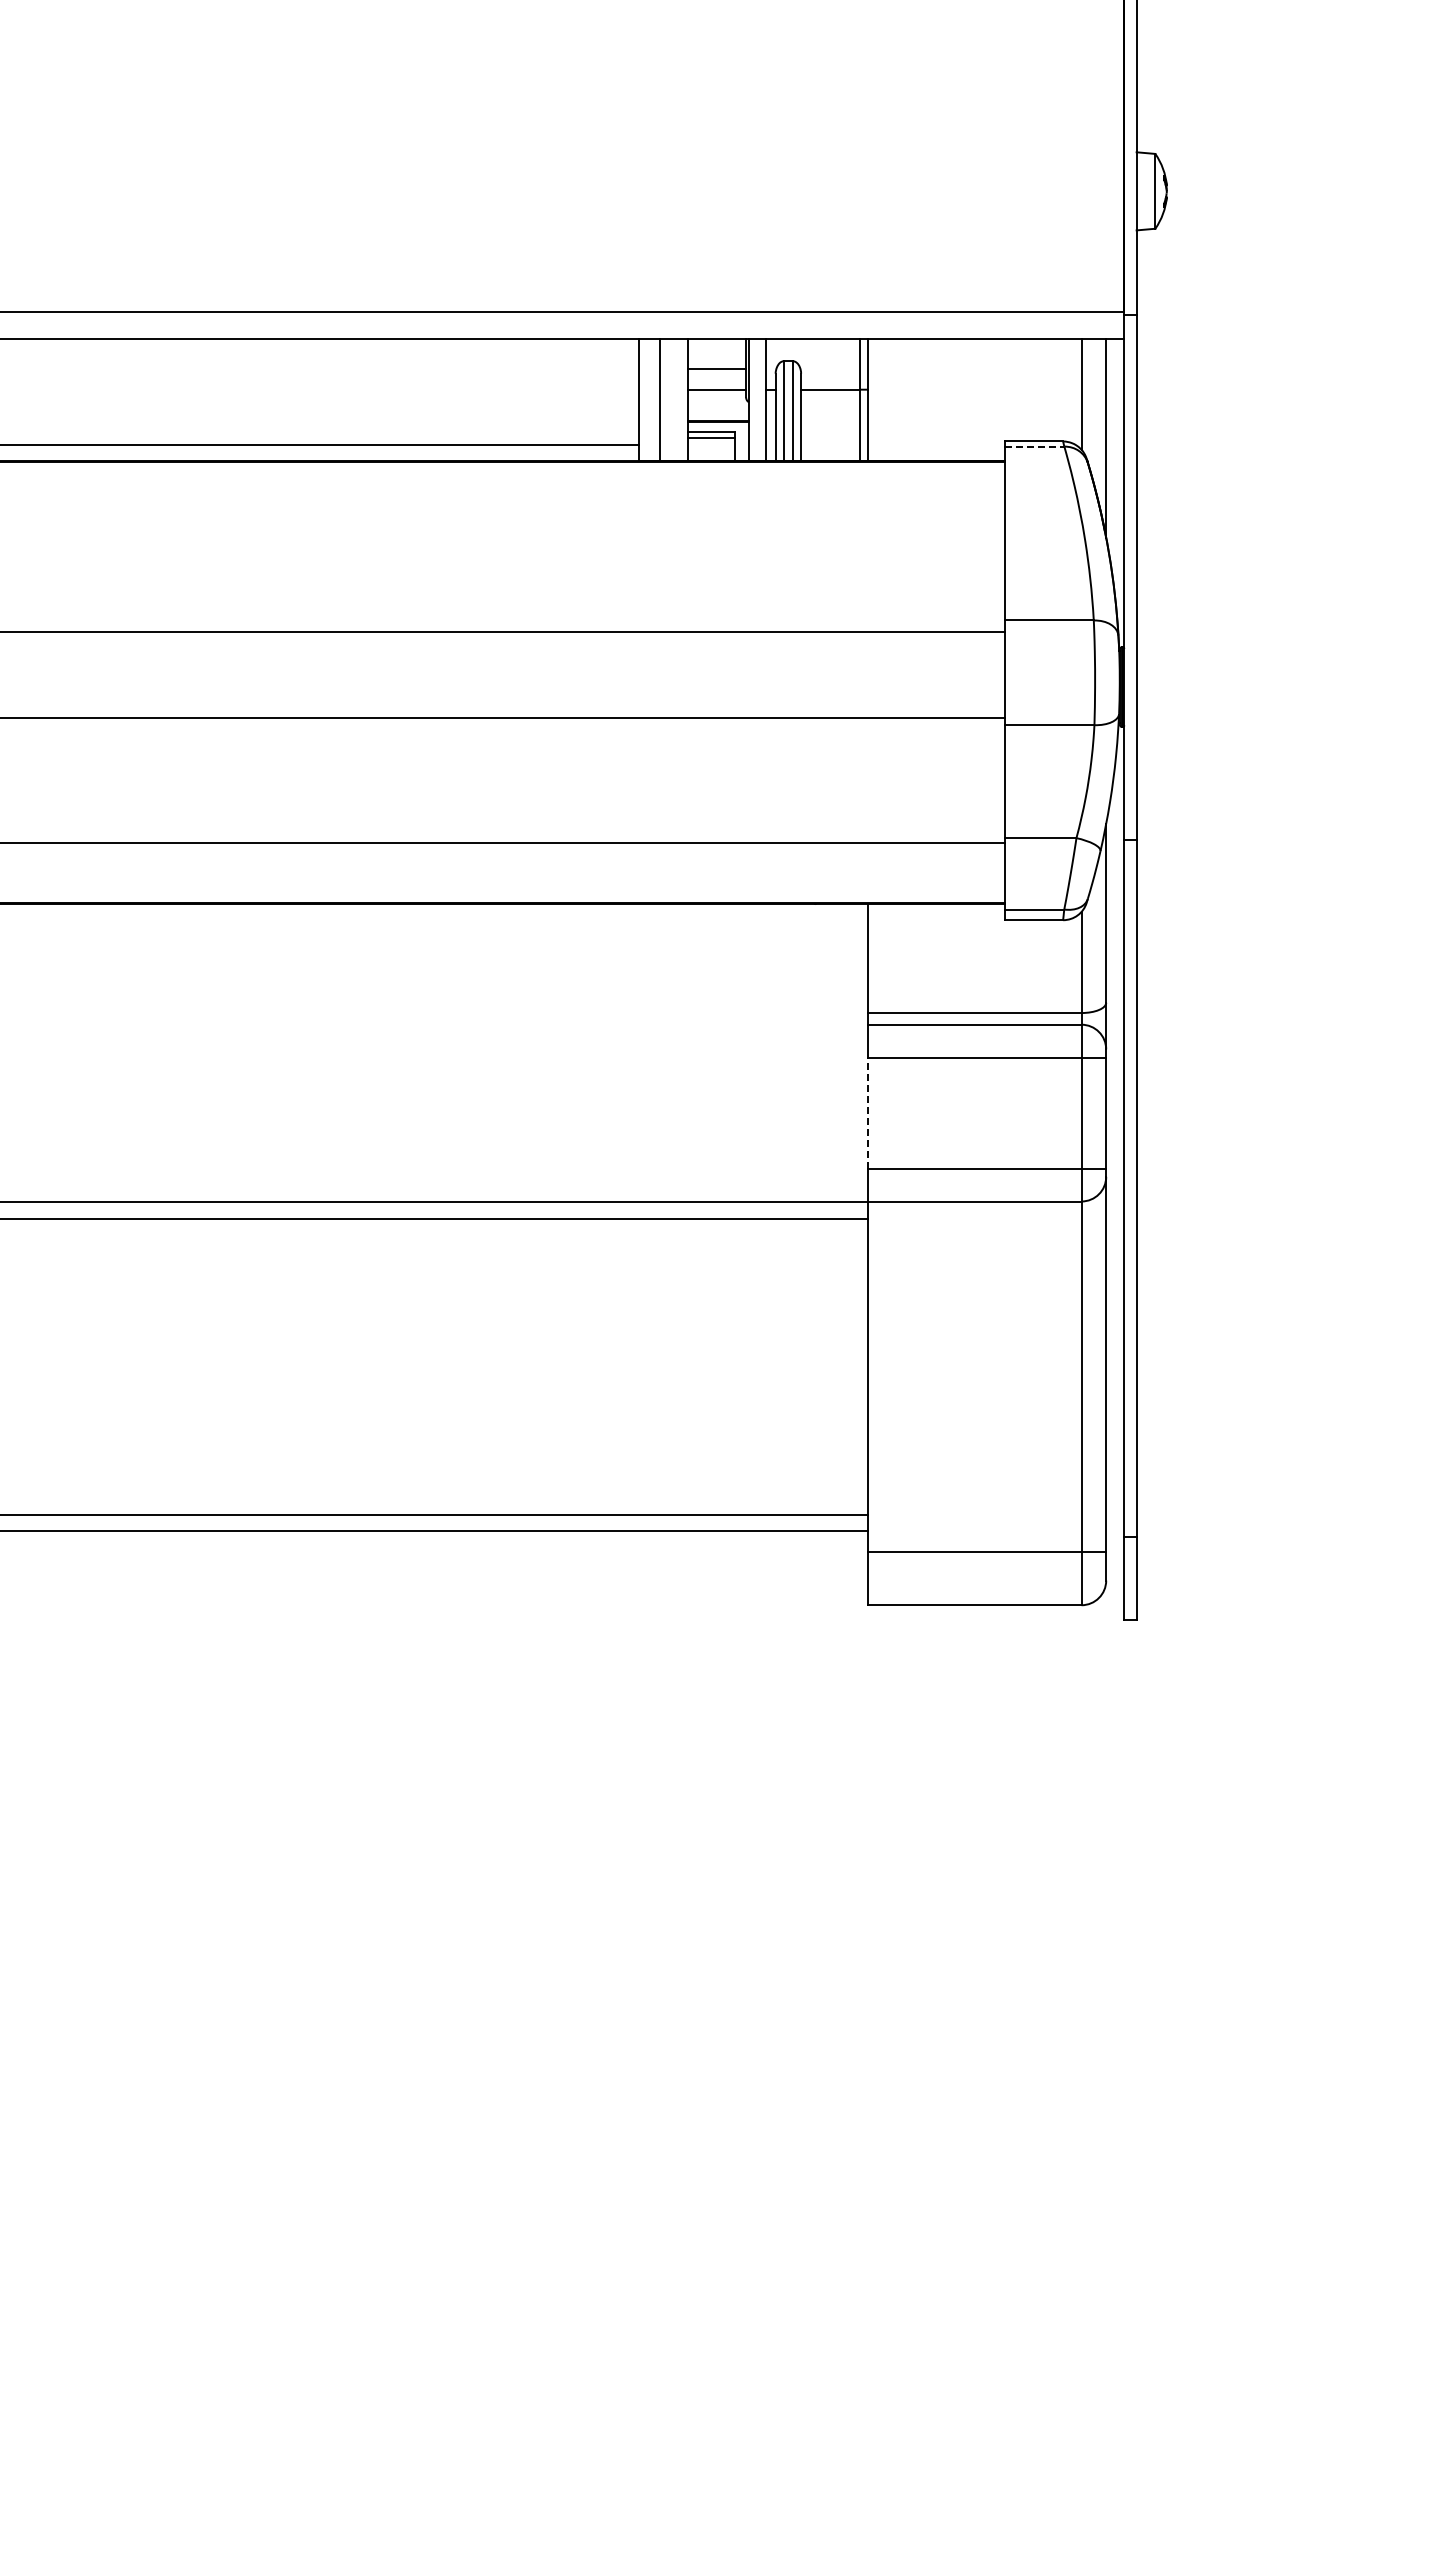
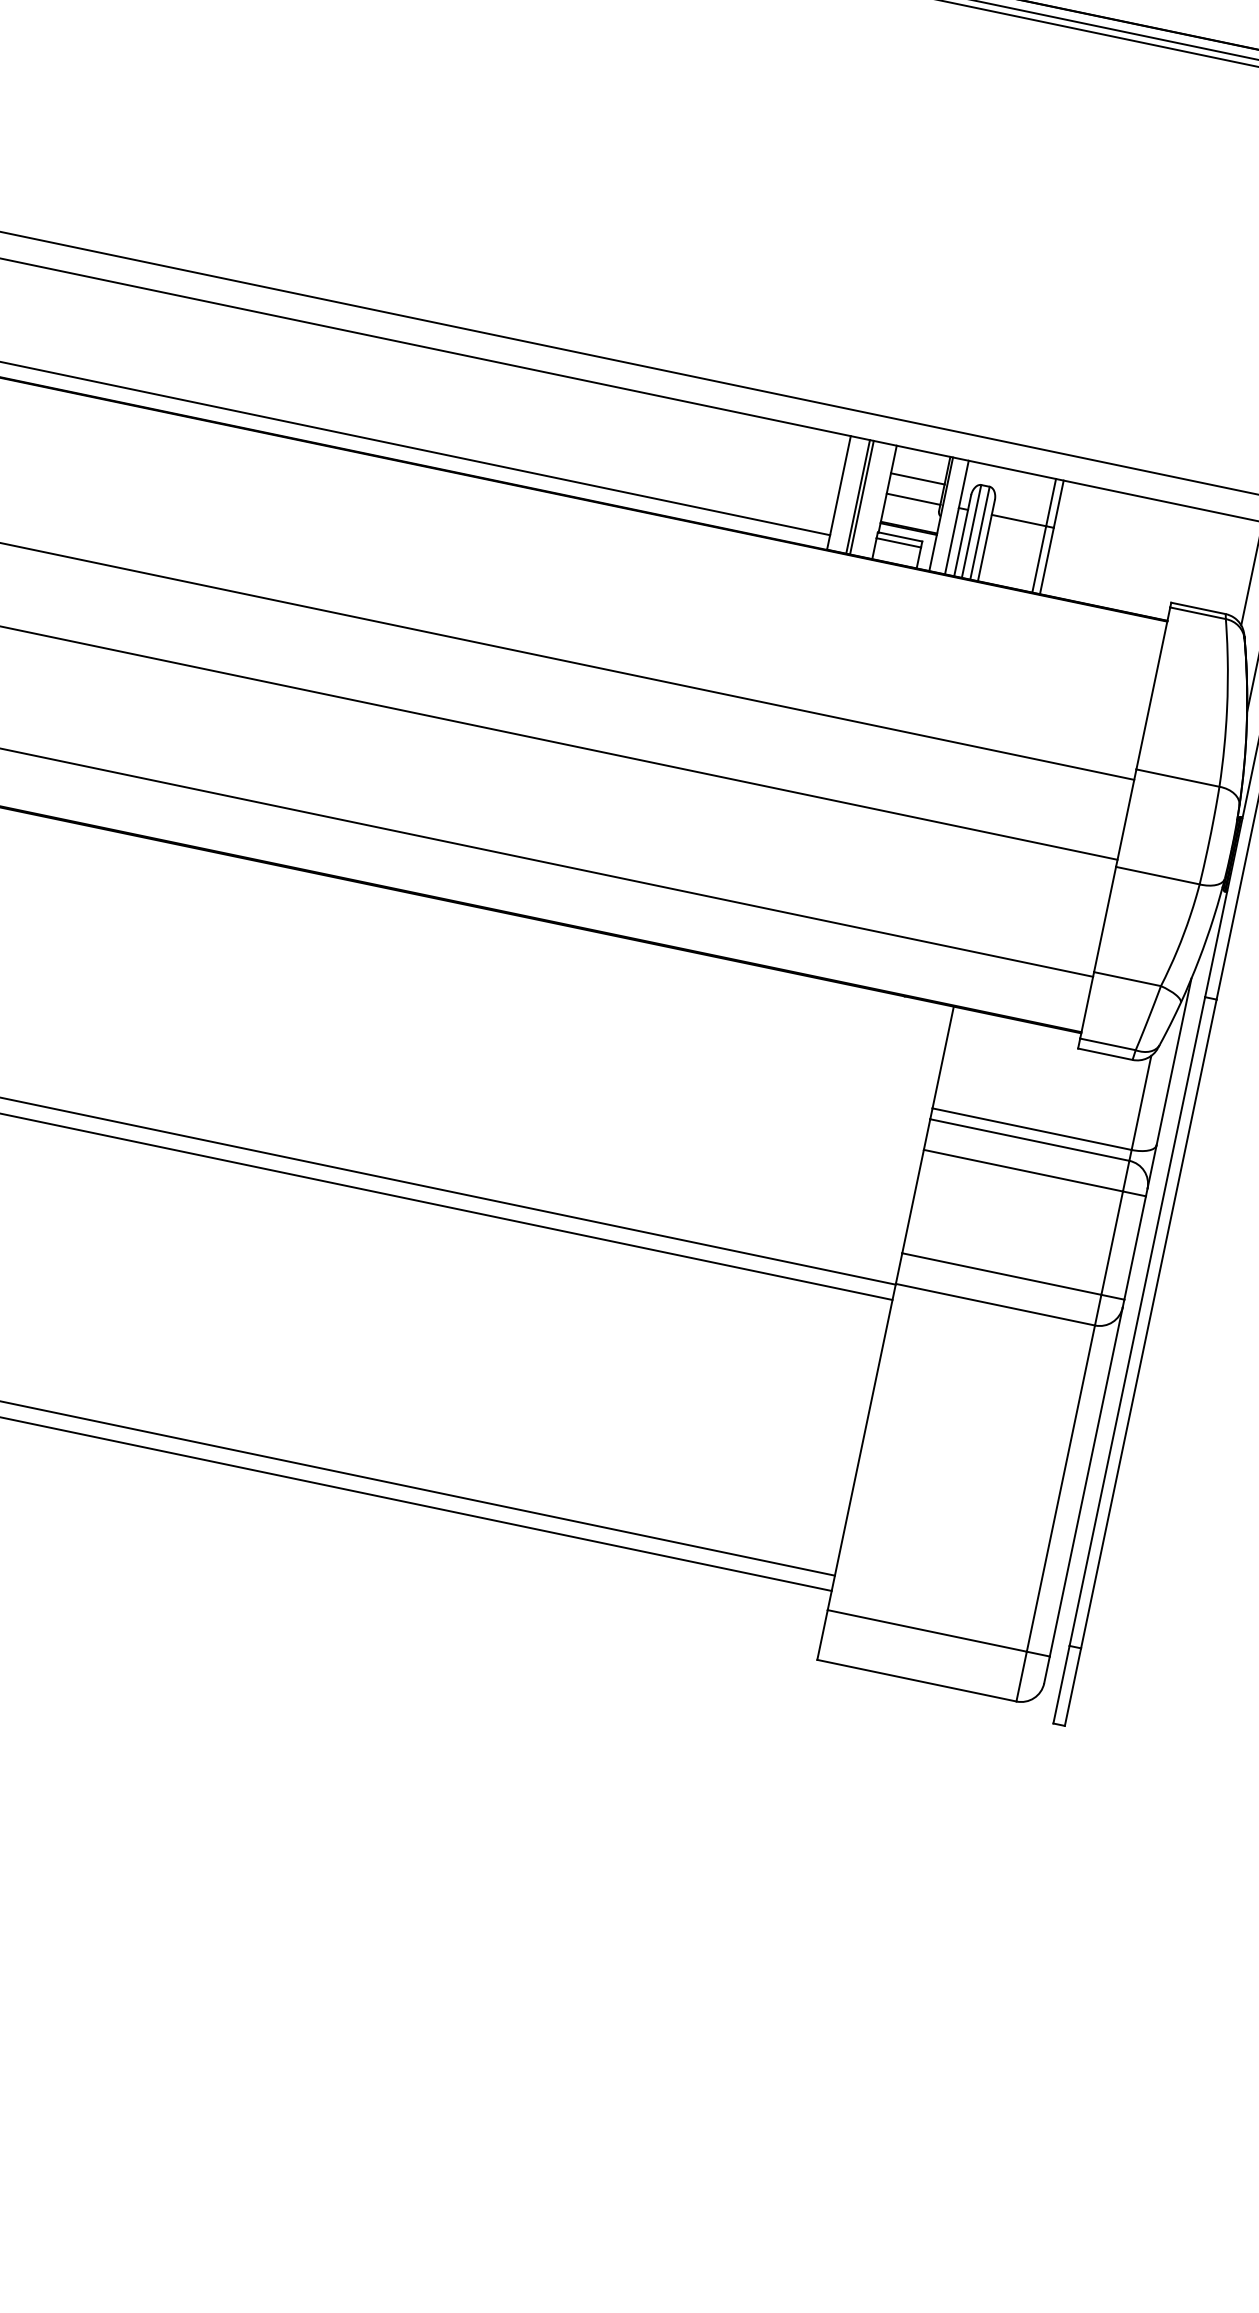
line: (663, 399) -> (861, 497), added
line: (1034, 446) -> (1198, 613), dashed -> solid
line: (867, 1113) -> (912, 1201), dashed -> solid

